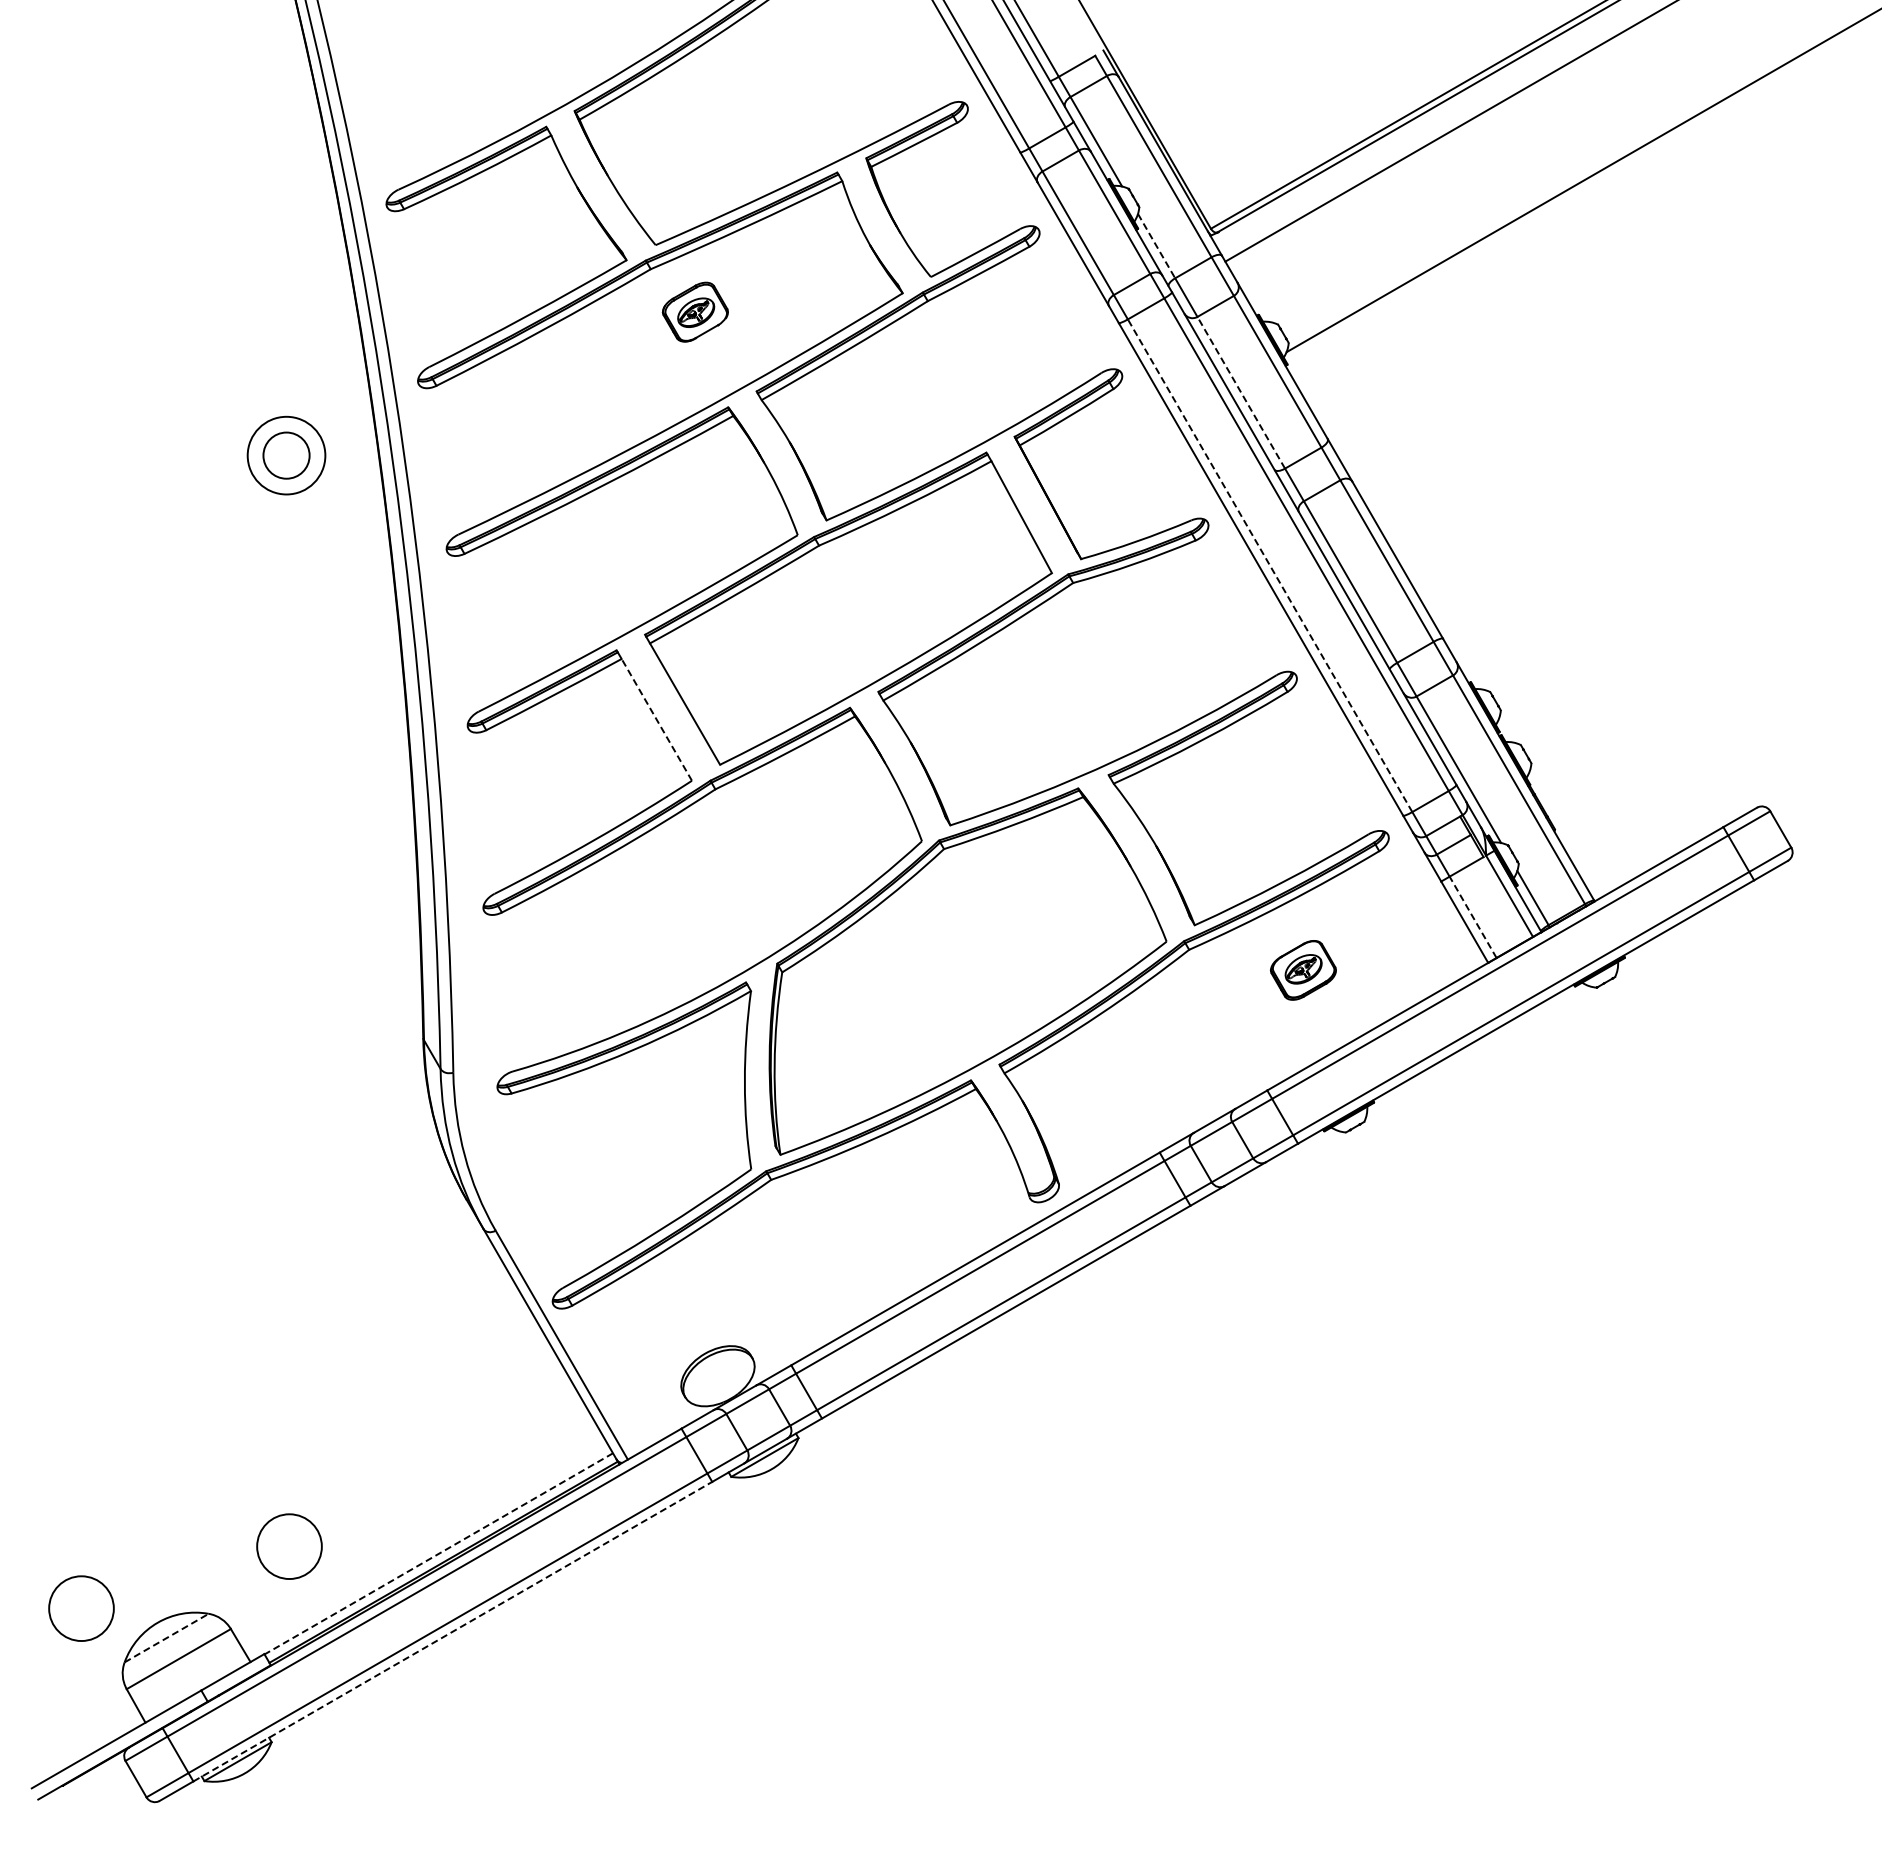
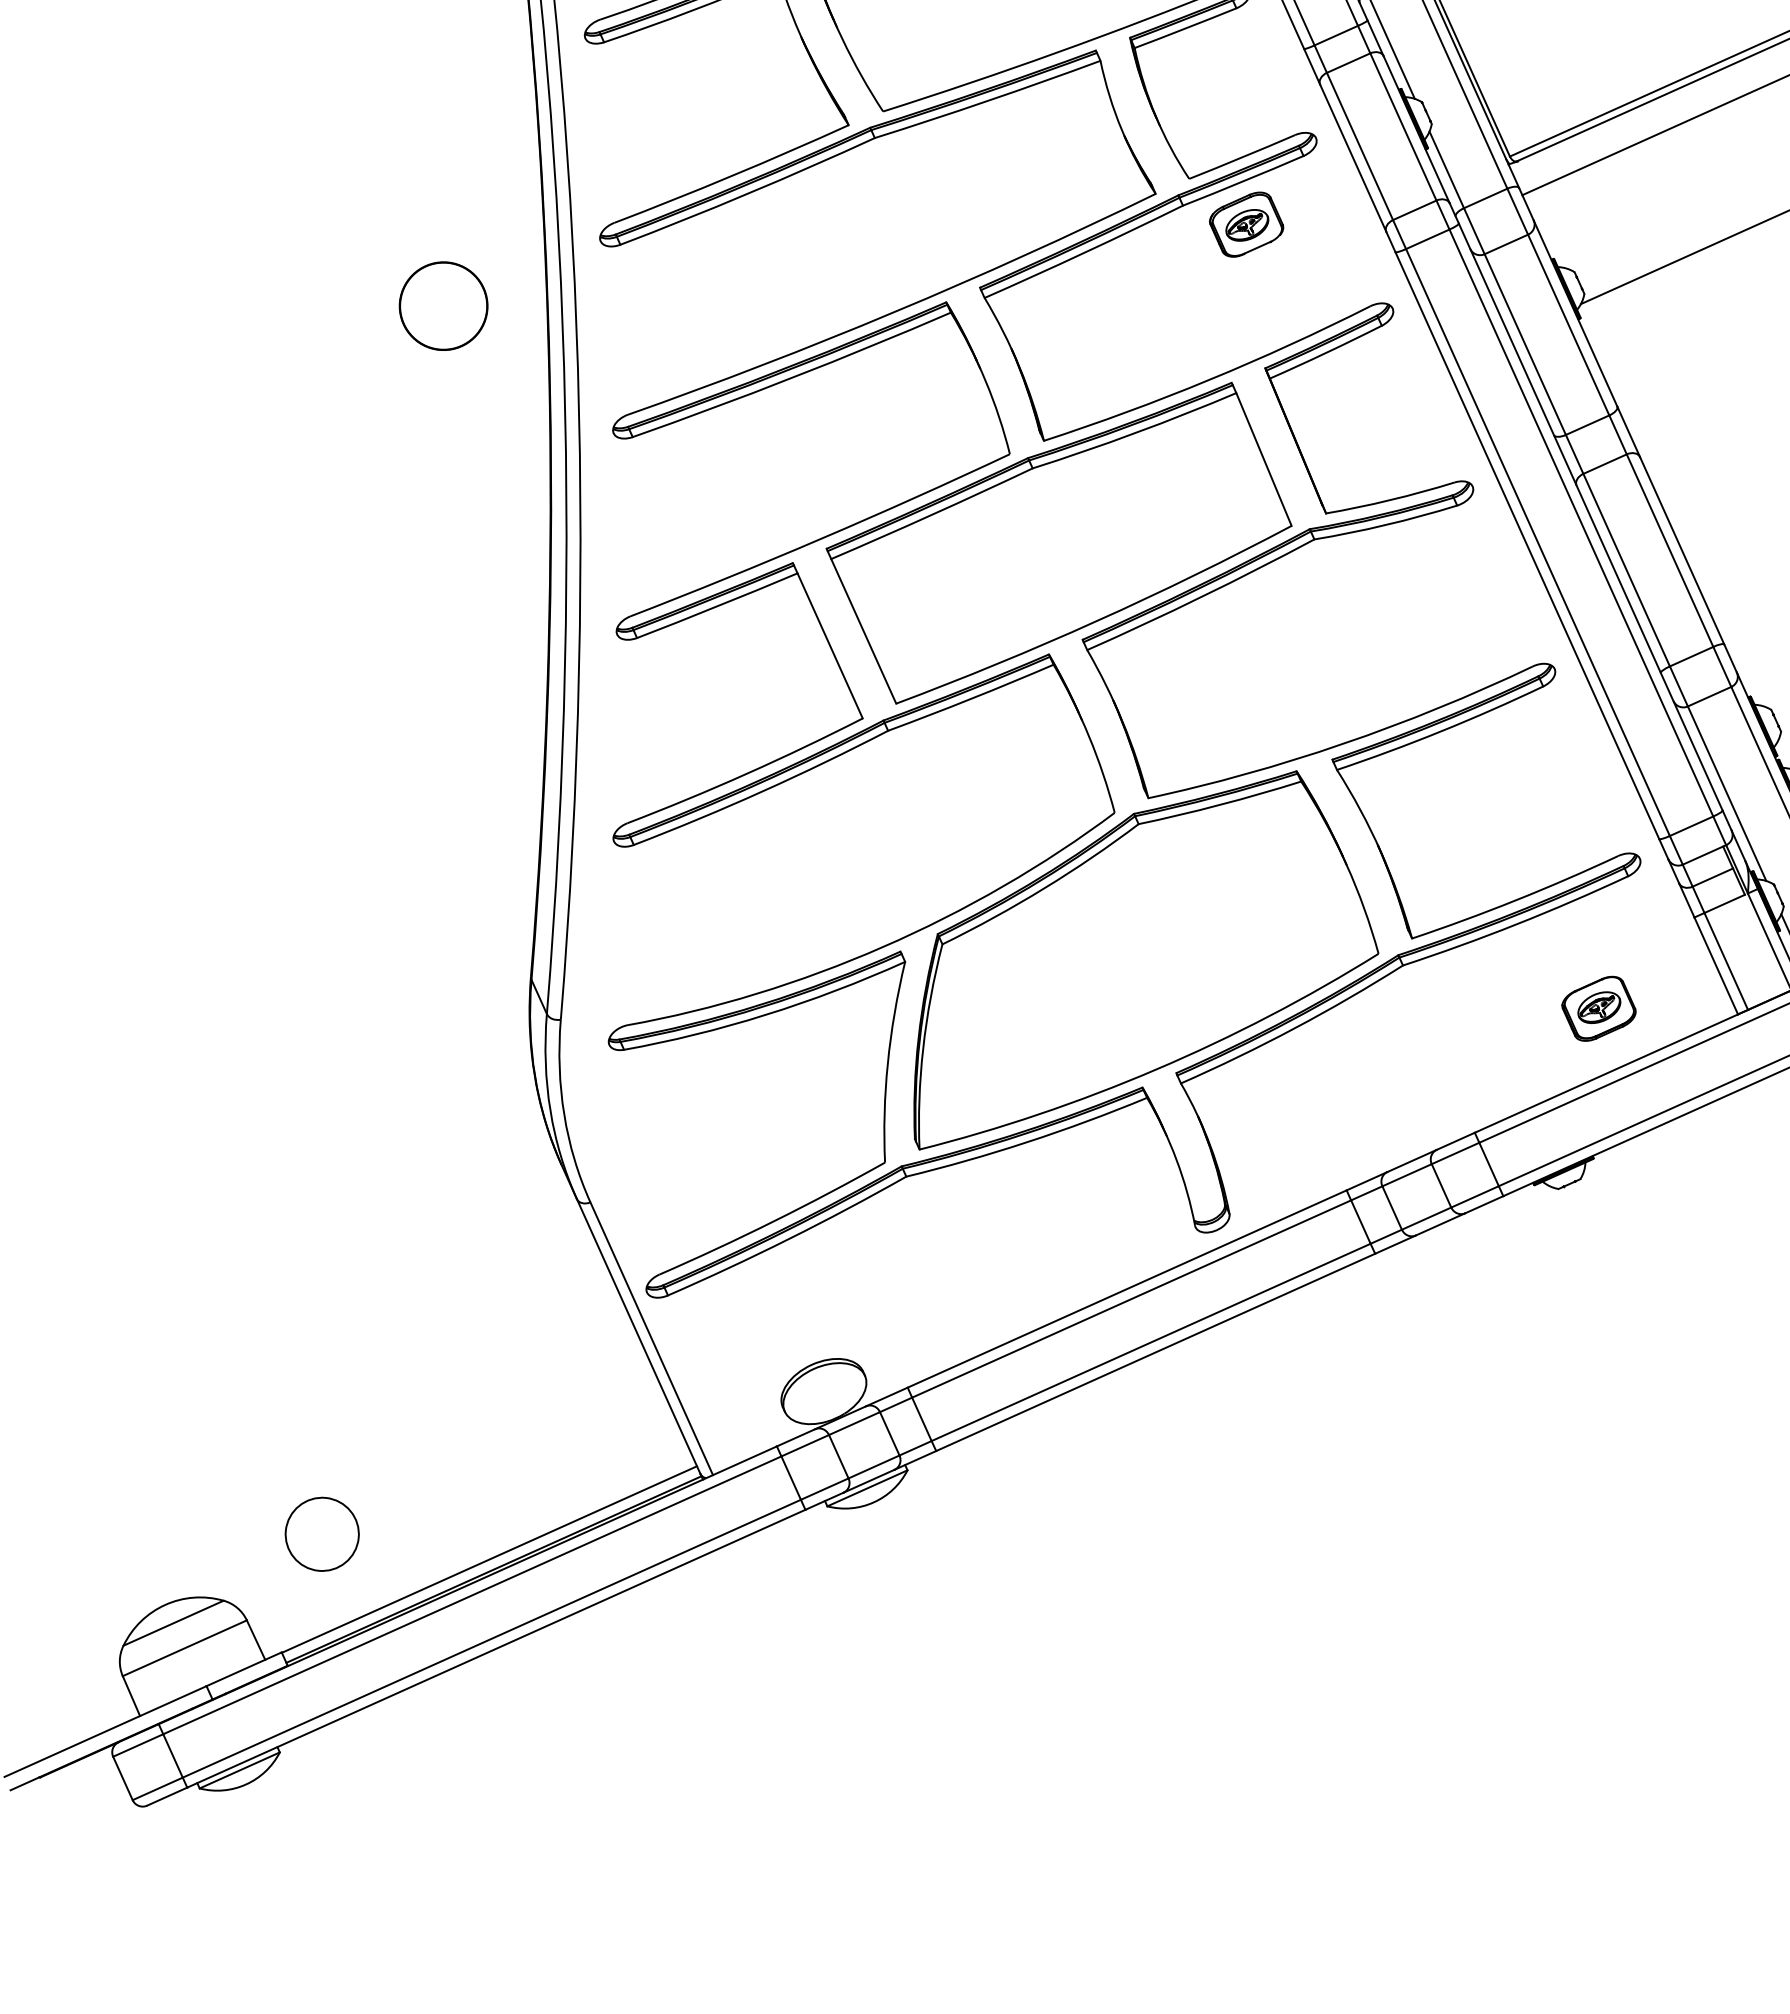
line: (1156, 246) -> (1446, 170), dashed -> solid
part: (694, 311) -> (1245, 223), moved
line: (1241, 392) -> (1525, 344), dashed -> solid
circle: (286, 455) -> (443, 306), size x1.67
line: (1269, 565) -> (1537, 542), dashed -> solid
line: (656, 719) -> (829, 645), dashed -> solid
line: (1473, 917) -> (1726, 961), dashed -> solid
part: (1303, 970) -> (1599, 1008), moved
line: (438, 1554) -> (489, 1560), dashed -> solid
circle: (81, 1608) -> (81, 1580), removed
line: (452, 1631) -> (495, 1648), dashed -> solid
line: (166, 1638) -> (173, 1623), dashed -> solid

